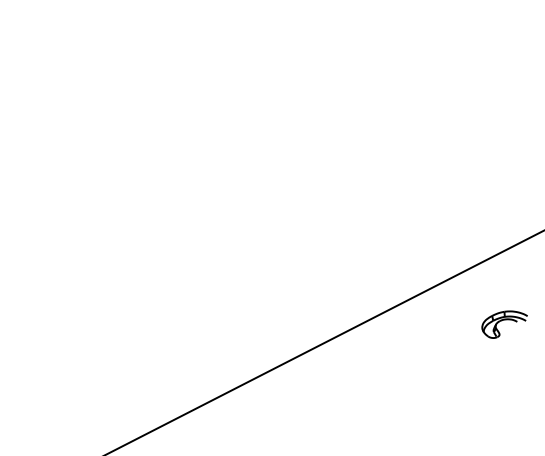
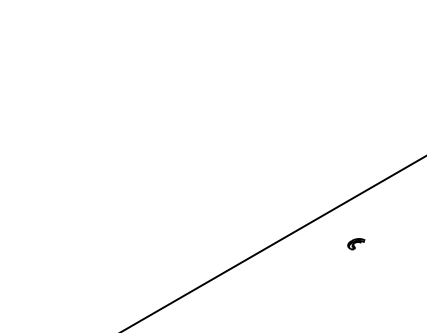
part: (504, 323) -> (356, 243), size x0.6

